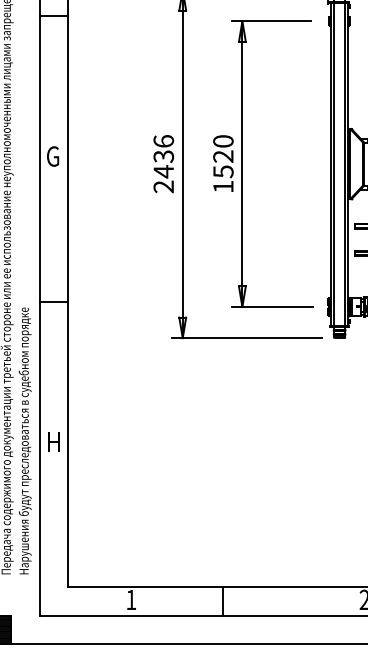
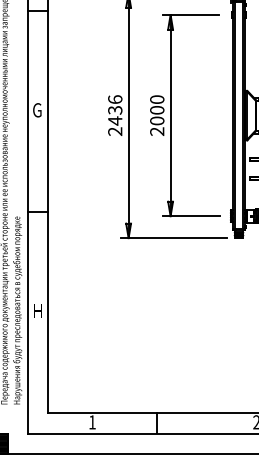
text: (223, 171) -> (157, 120), 1520 -> 2000

